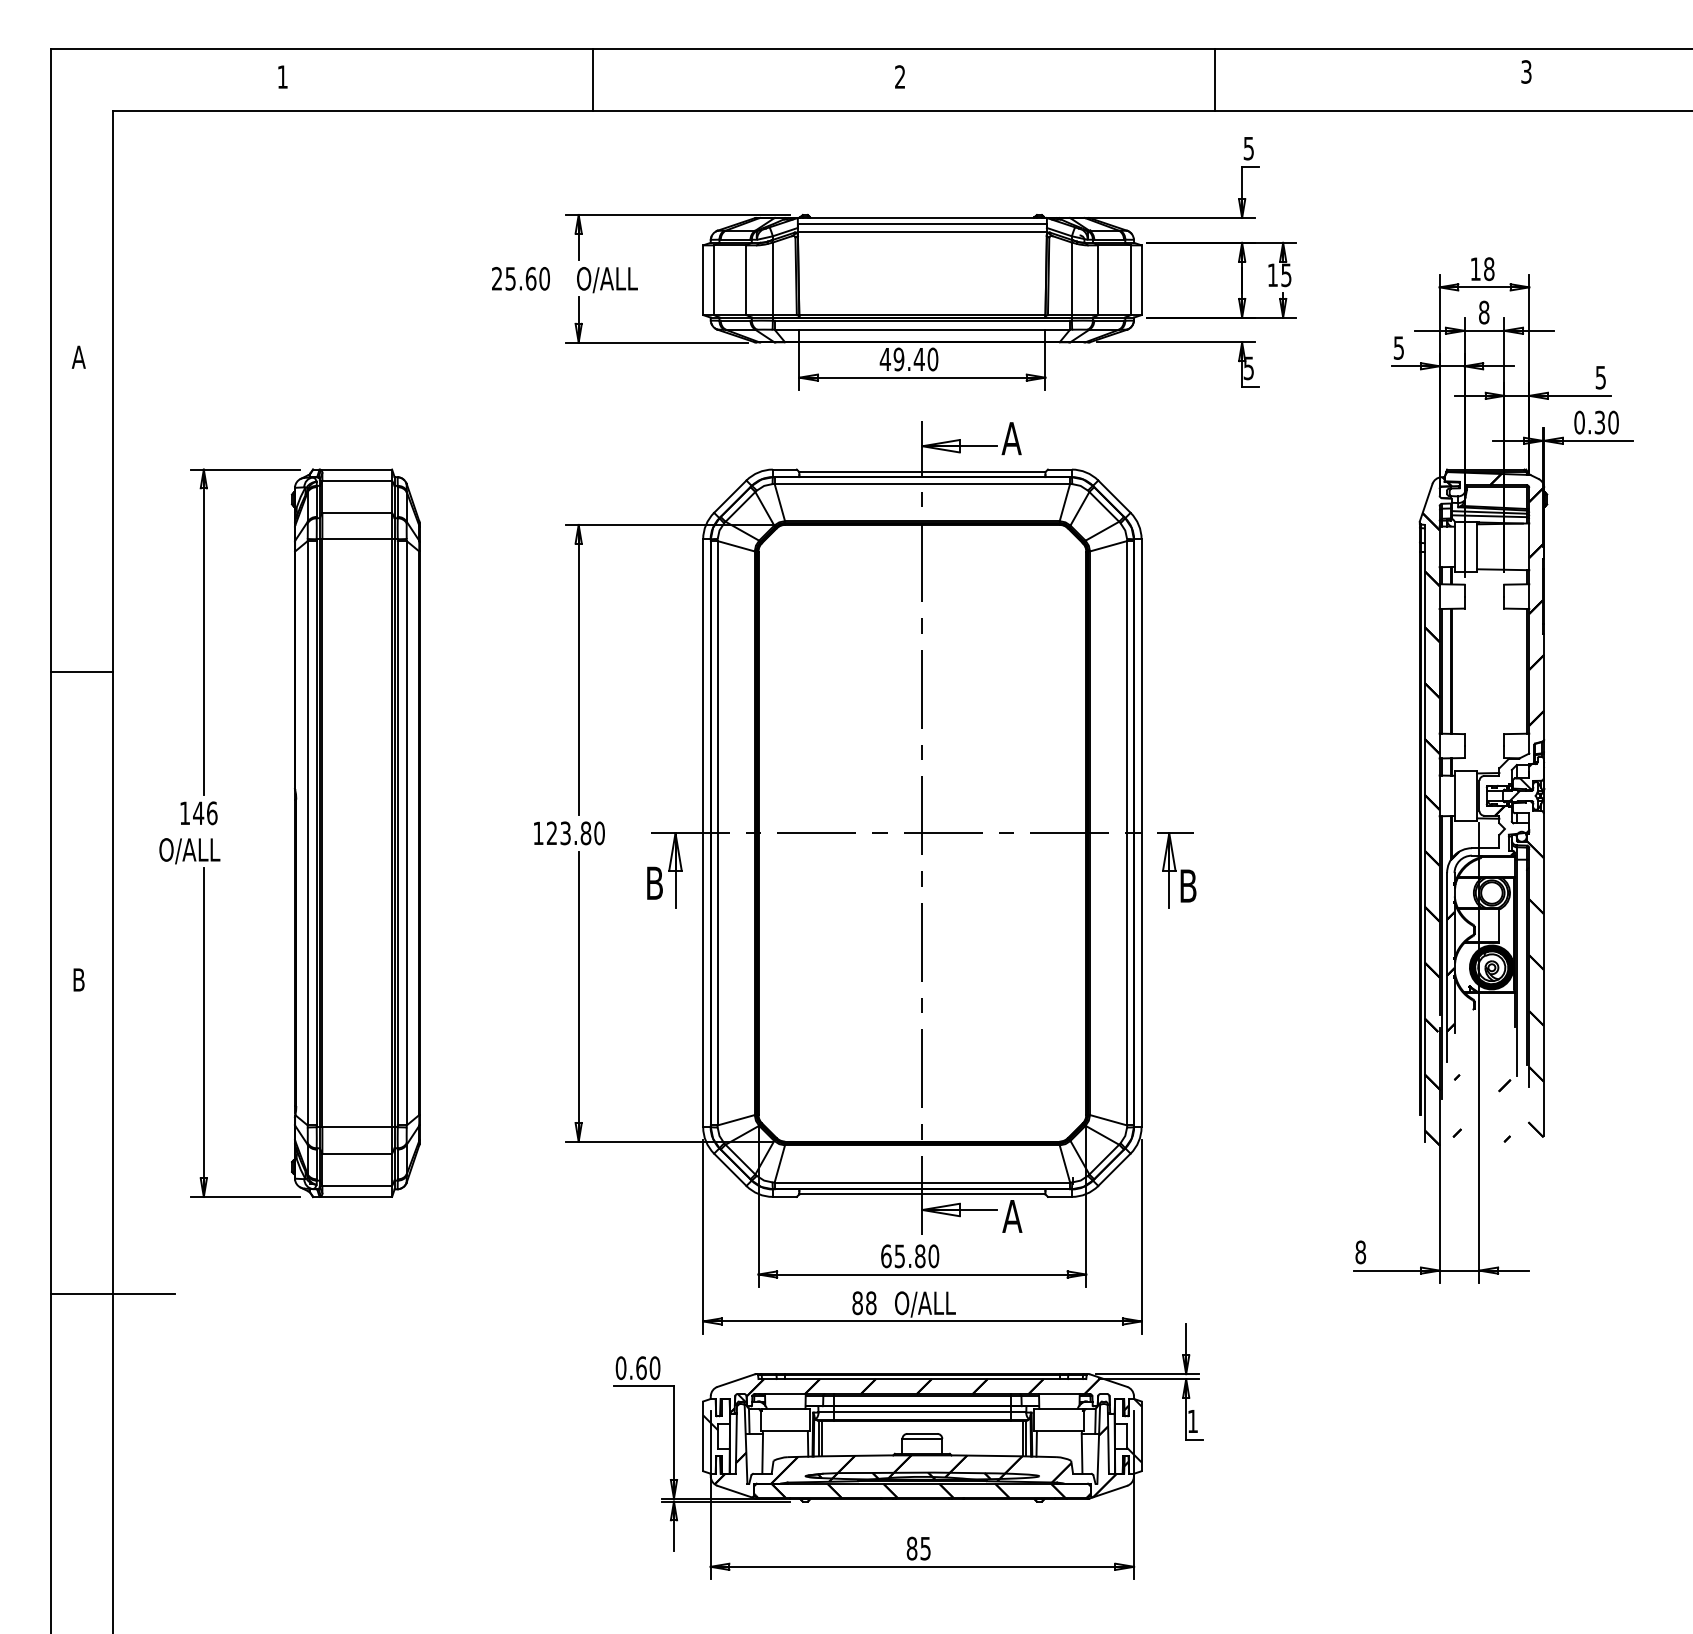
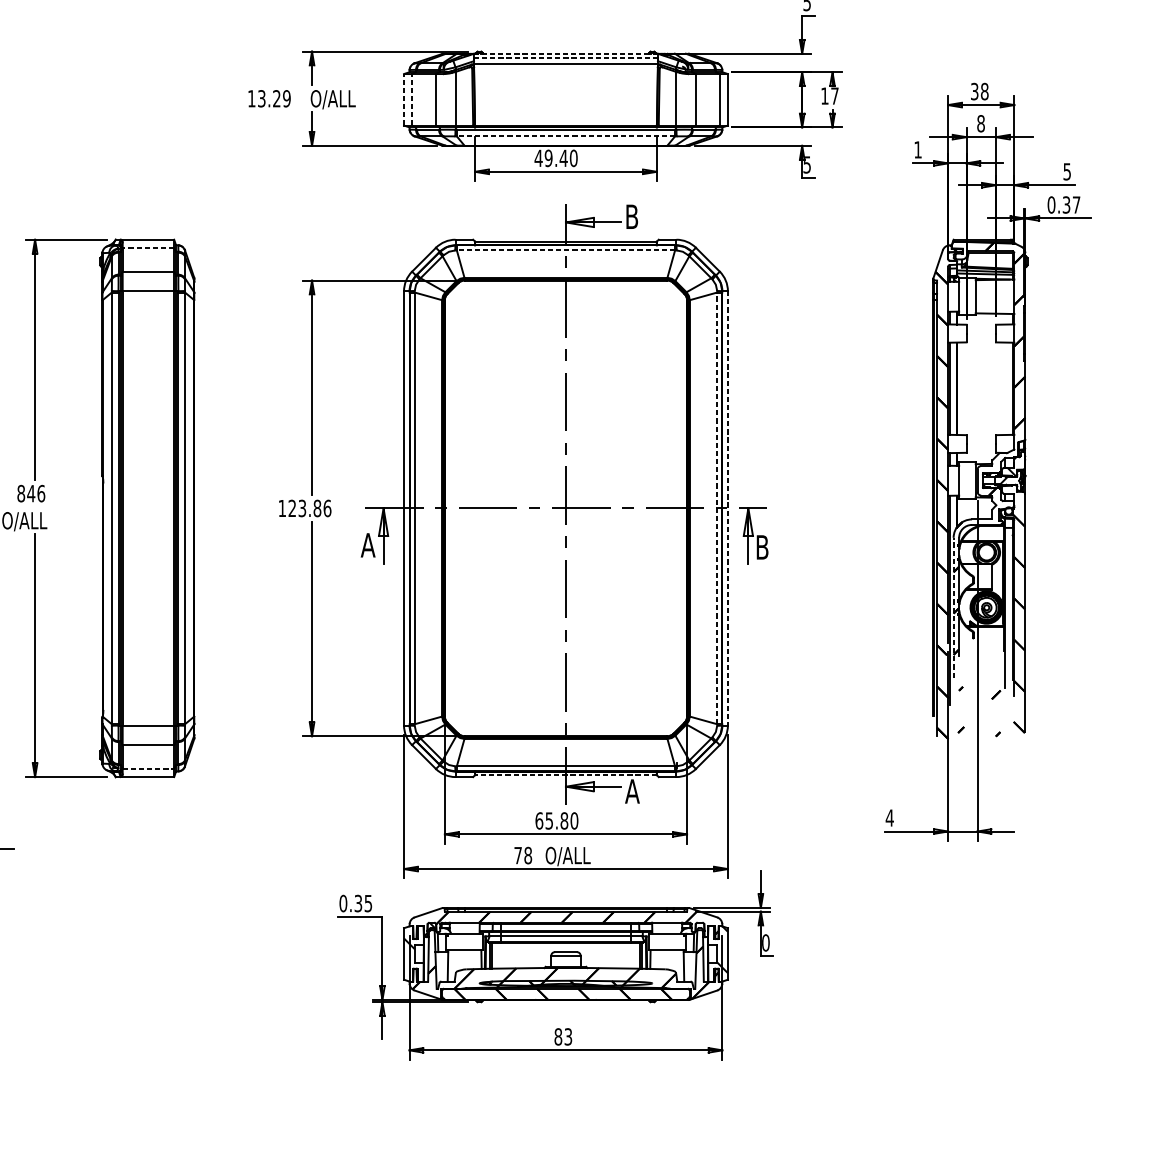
line: (921, 217) -> (565, 53), solid -> dashed
line: (922, 223) -> (566, 57), solid -> dashed
text: (1475, 269) -> (974, 91), 18 -> 38
text: (1286, 275) -> (834, 96), 15 -> 17
text: (520, 278) -> (269, 98), 25.60 -> 13.29
line: (703, 280) -> (404, 100), solid -> dashed
line: (714, 280) -> (412, 100), solid -> dashed
line: (922, 329) -> (566, 136), solid -> dashed
text: (1398, 347) -> (917, 149), 5 -> 1
text: (1613, 422) -> (1076, 204), 0.30 -> 0.37
text: (1011, 438) -> (631, 216), A -> B
line: (357, 480) -> (148, 247), solid -> dashed
line: (922, 484) -> (566, 250), solid -> dashed
text: (184, 813) -> (20, 493), 146 -> 846
text: (599, 832) -> (327, 507), 123.80 -> 123.86
line: (1127, 832) -> (717, 507), solid -> dashed
line: (1141, 833) -> (727, 508), solid -> dashed
text: (654, 882) -> (368, 544), B -> A
line: (1447, 967) -> (953, 607), solid -> dashed
line: (357, 1185) -> (148, 768), solid -> dashed
line: (921, 1194) -> (565, 775), solid -> dashed
text: (1360, 1252) -> (889, 818), 8 -> 4
text: (857, 1303) -> (518, 855), 88 -> 78
text: (648, 1368) -> (363, 903), 0.60 -> 0.35
text: (1192, 1421) -> (765, 942), 1 -> 0
text: (925, 1547) -> (568, 1036), 85 -> 83

